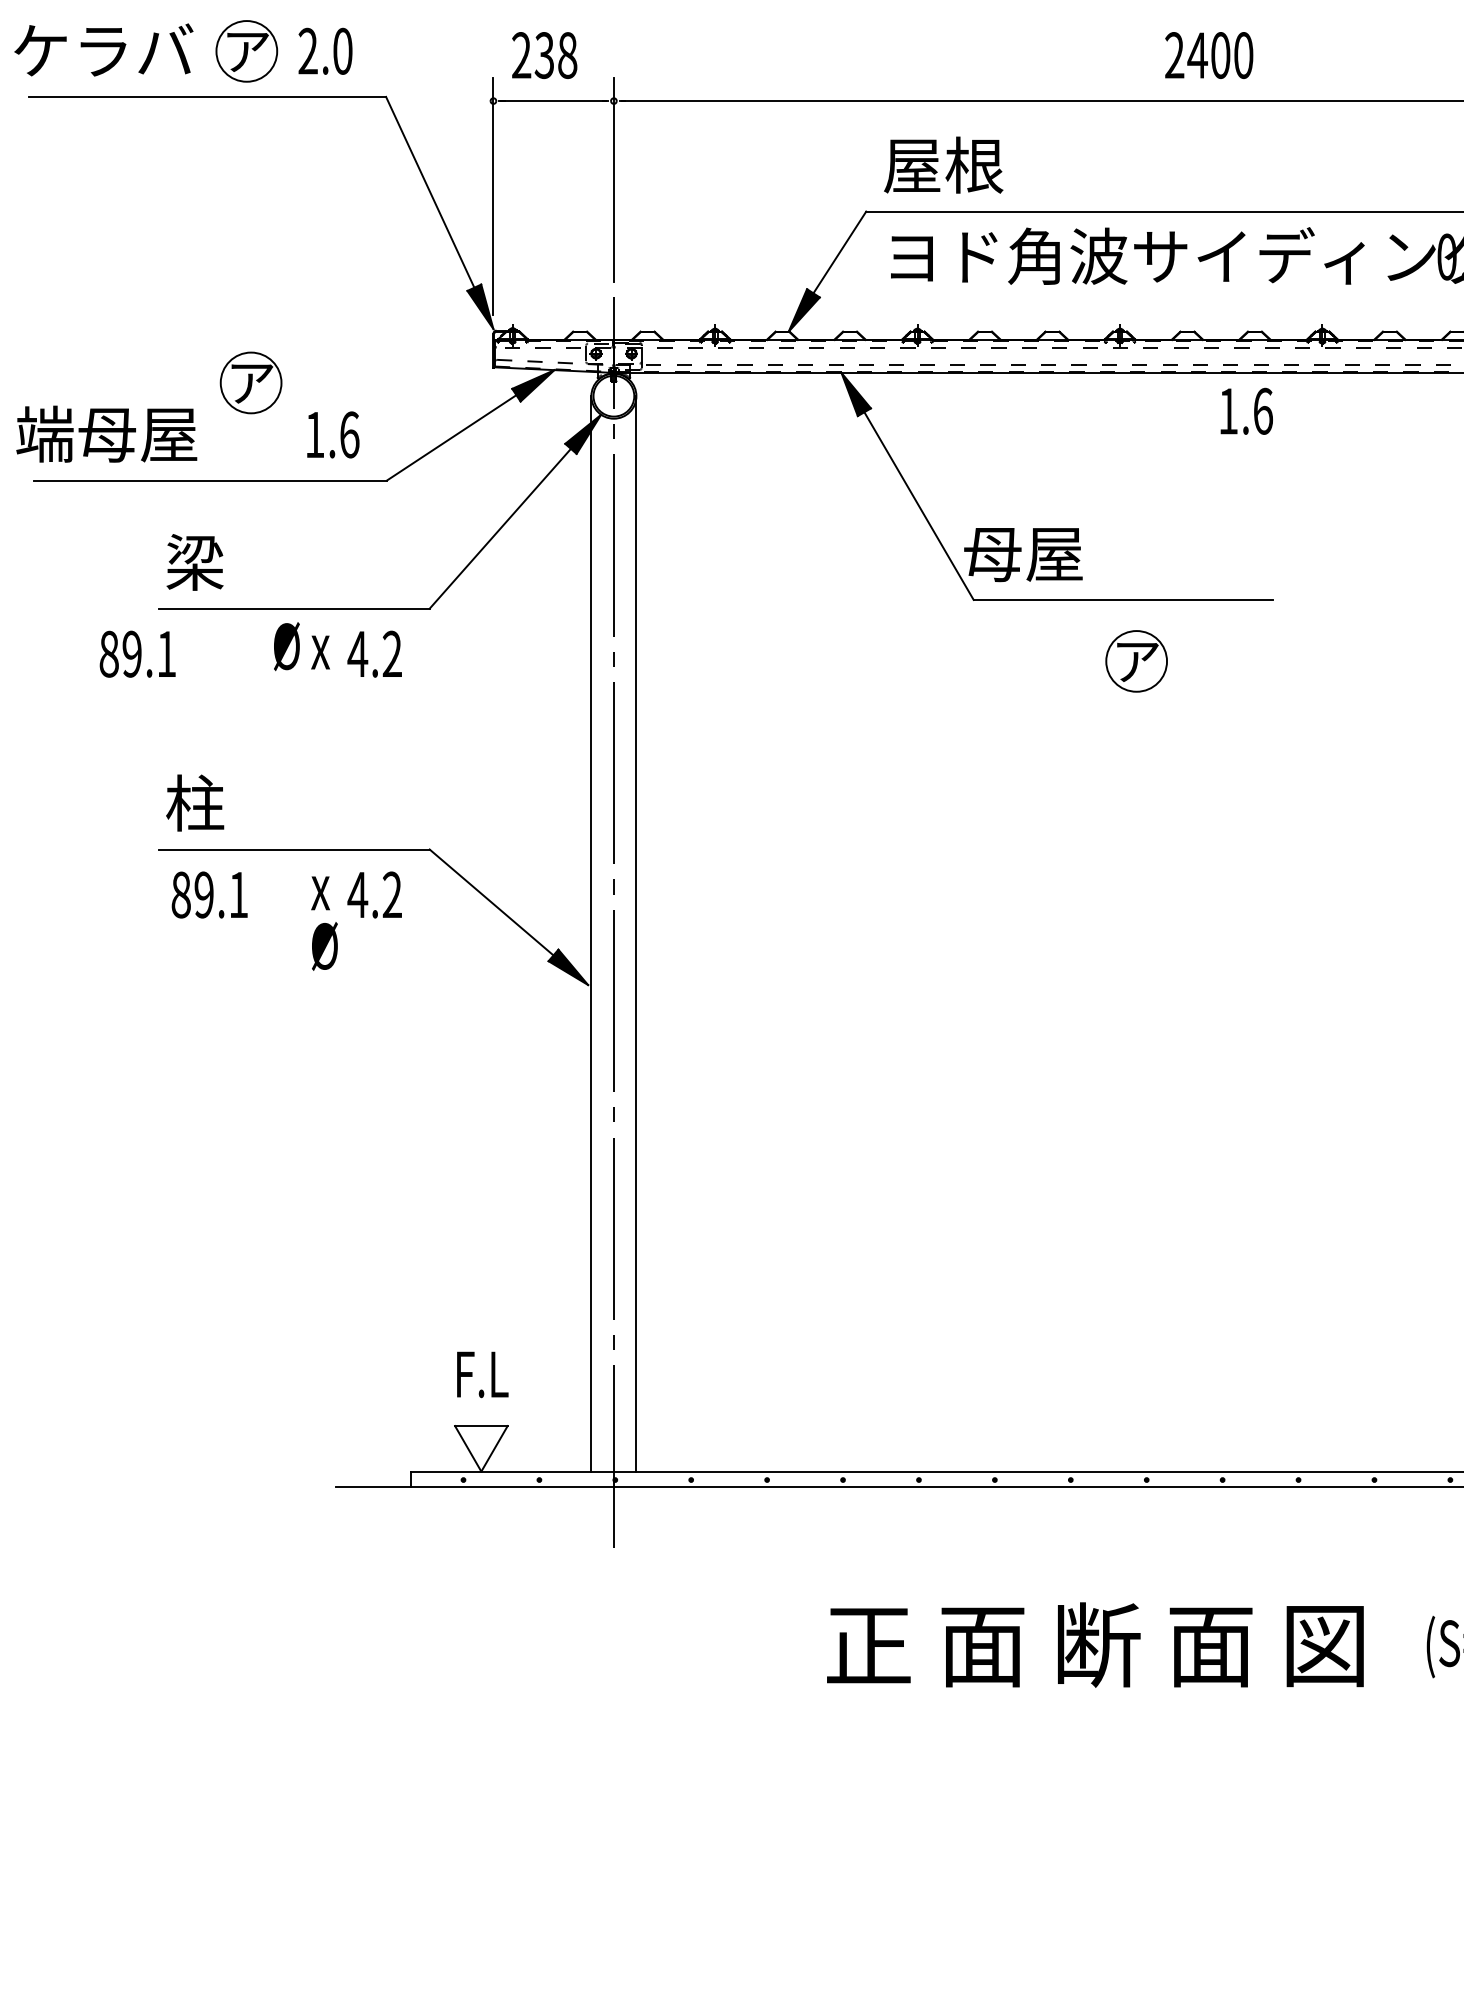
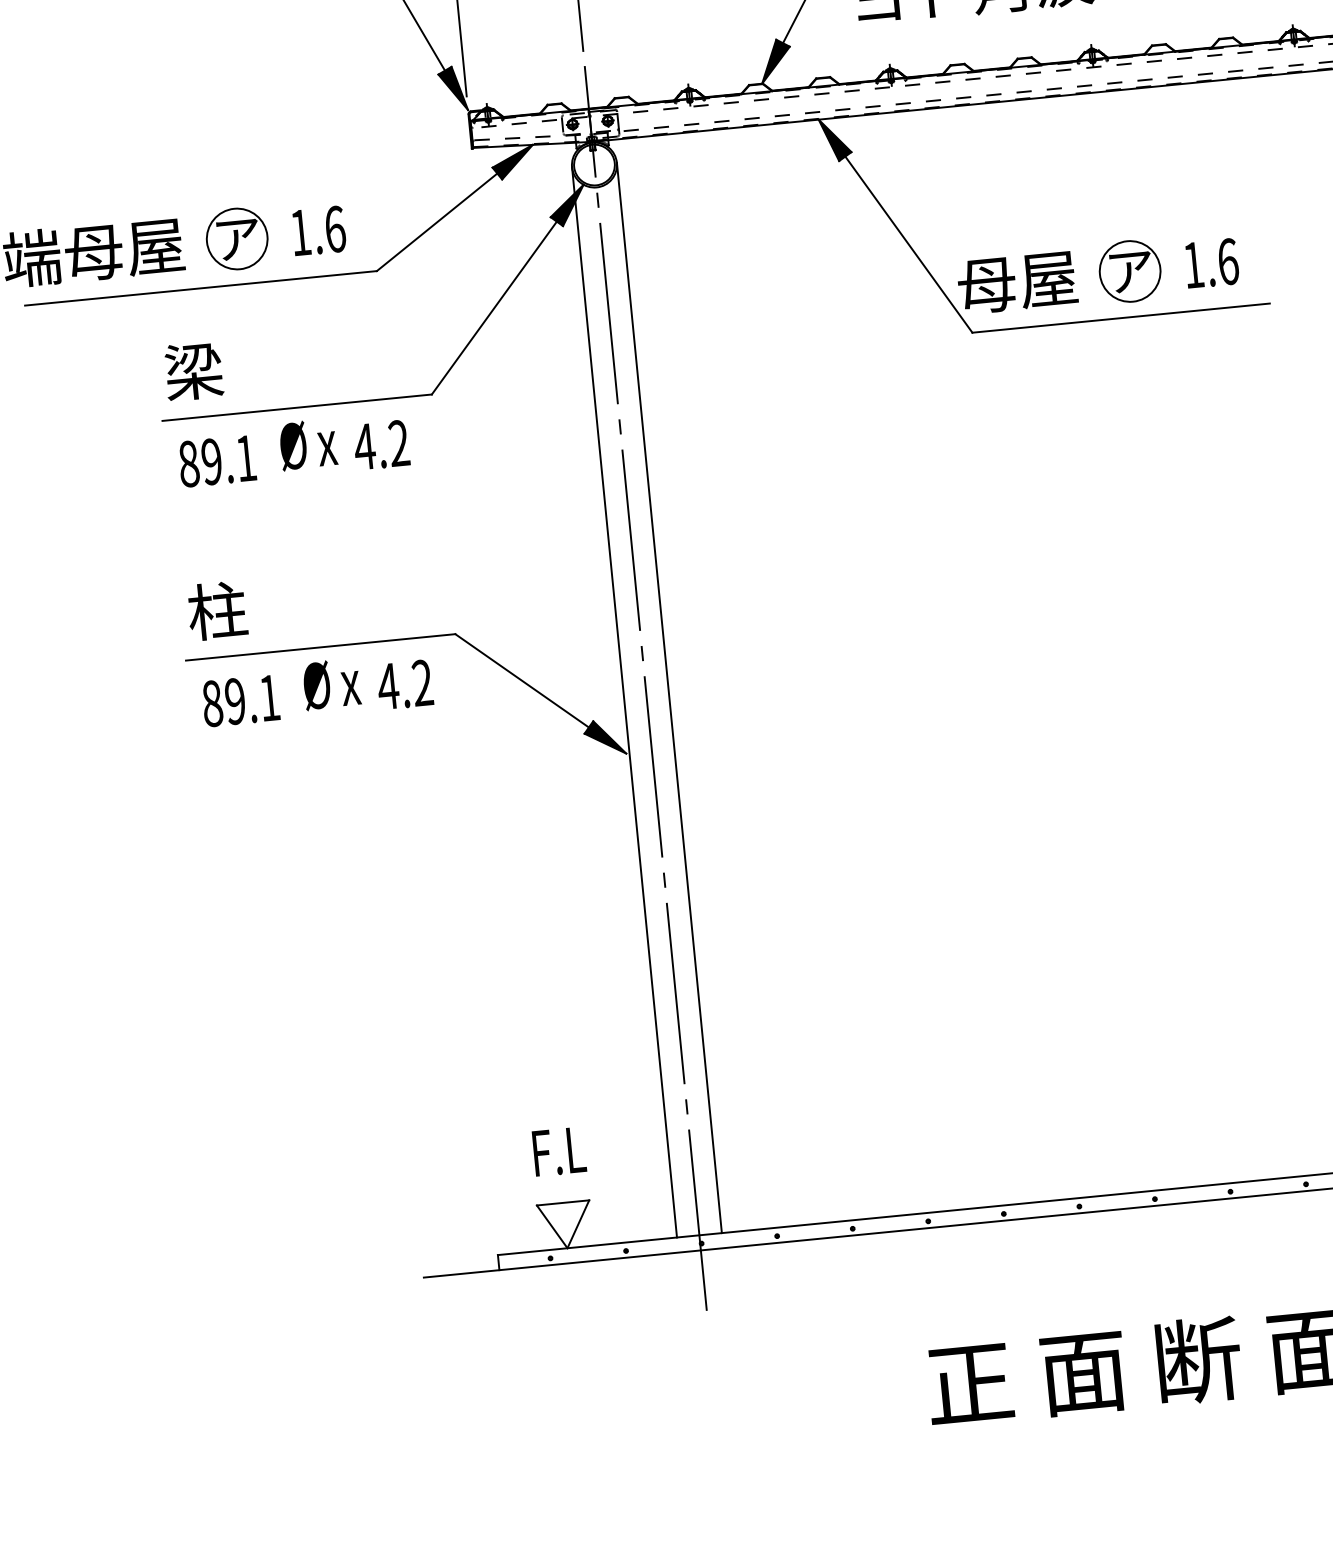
part: (250, 382) -> (236, 238), moved
text: (1246, 410) -> (1211, 262), moved
text: (137, 653) -> (217, 460), moved
part: (1136, 661) -> (1130, 271), moved
text: (324, 946) -> (316, 685), moved

